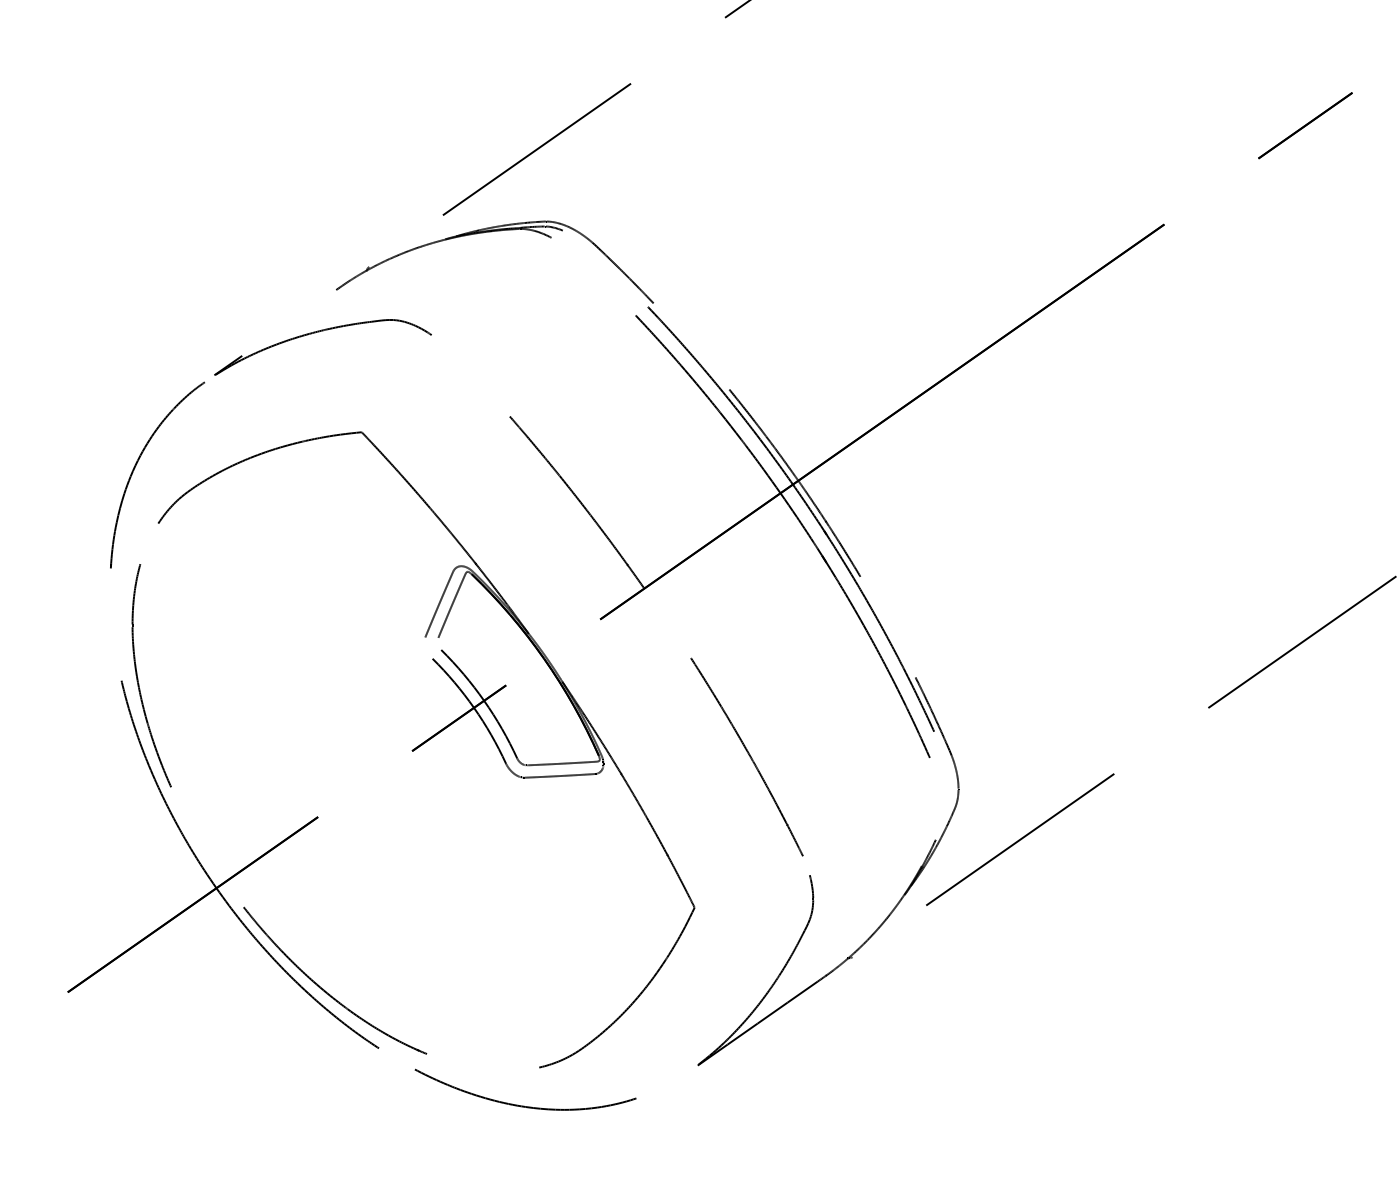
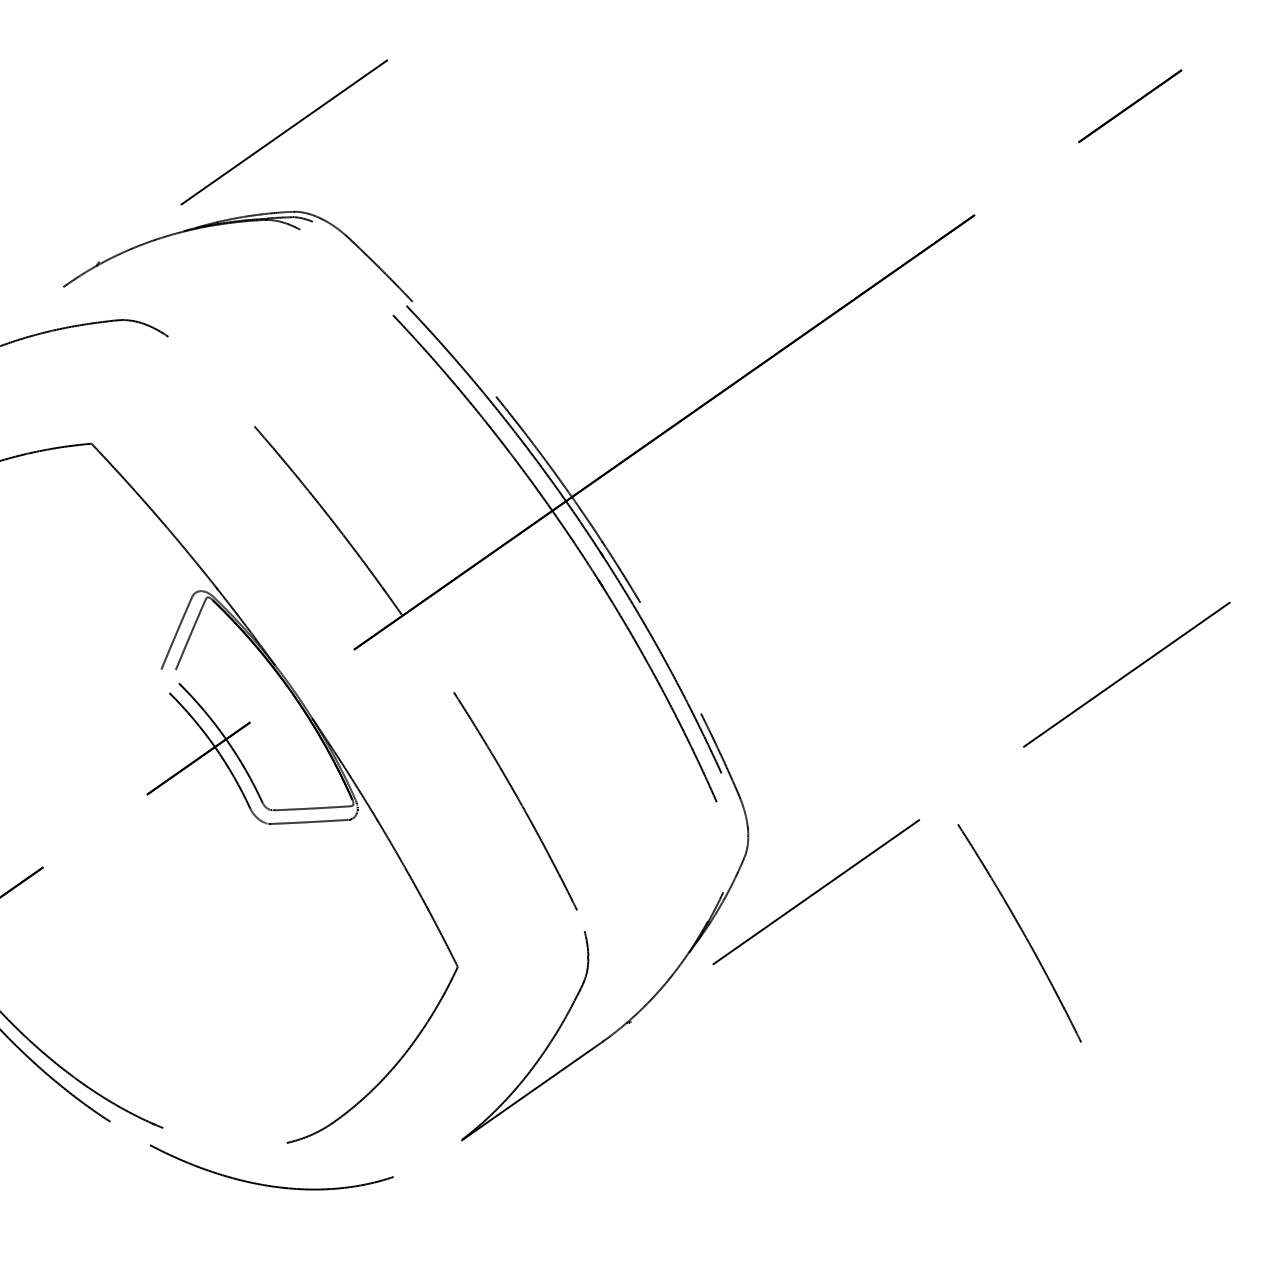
curve: (1206, 875) -> (1021, 931), added

